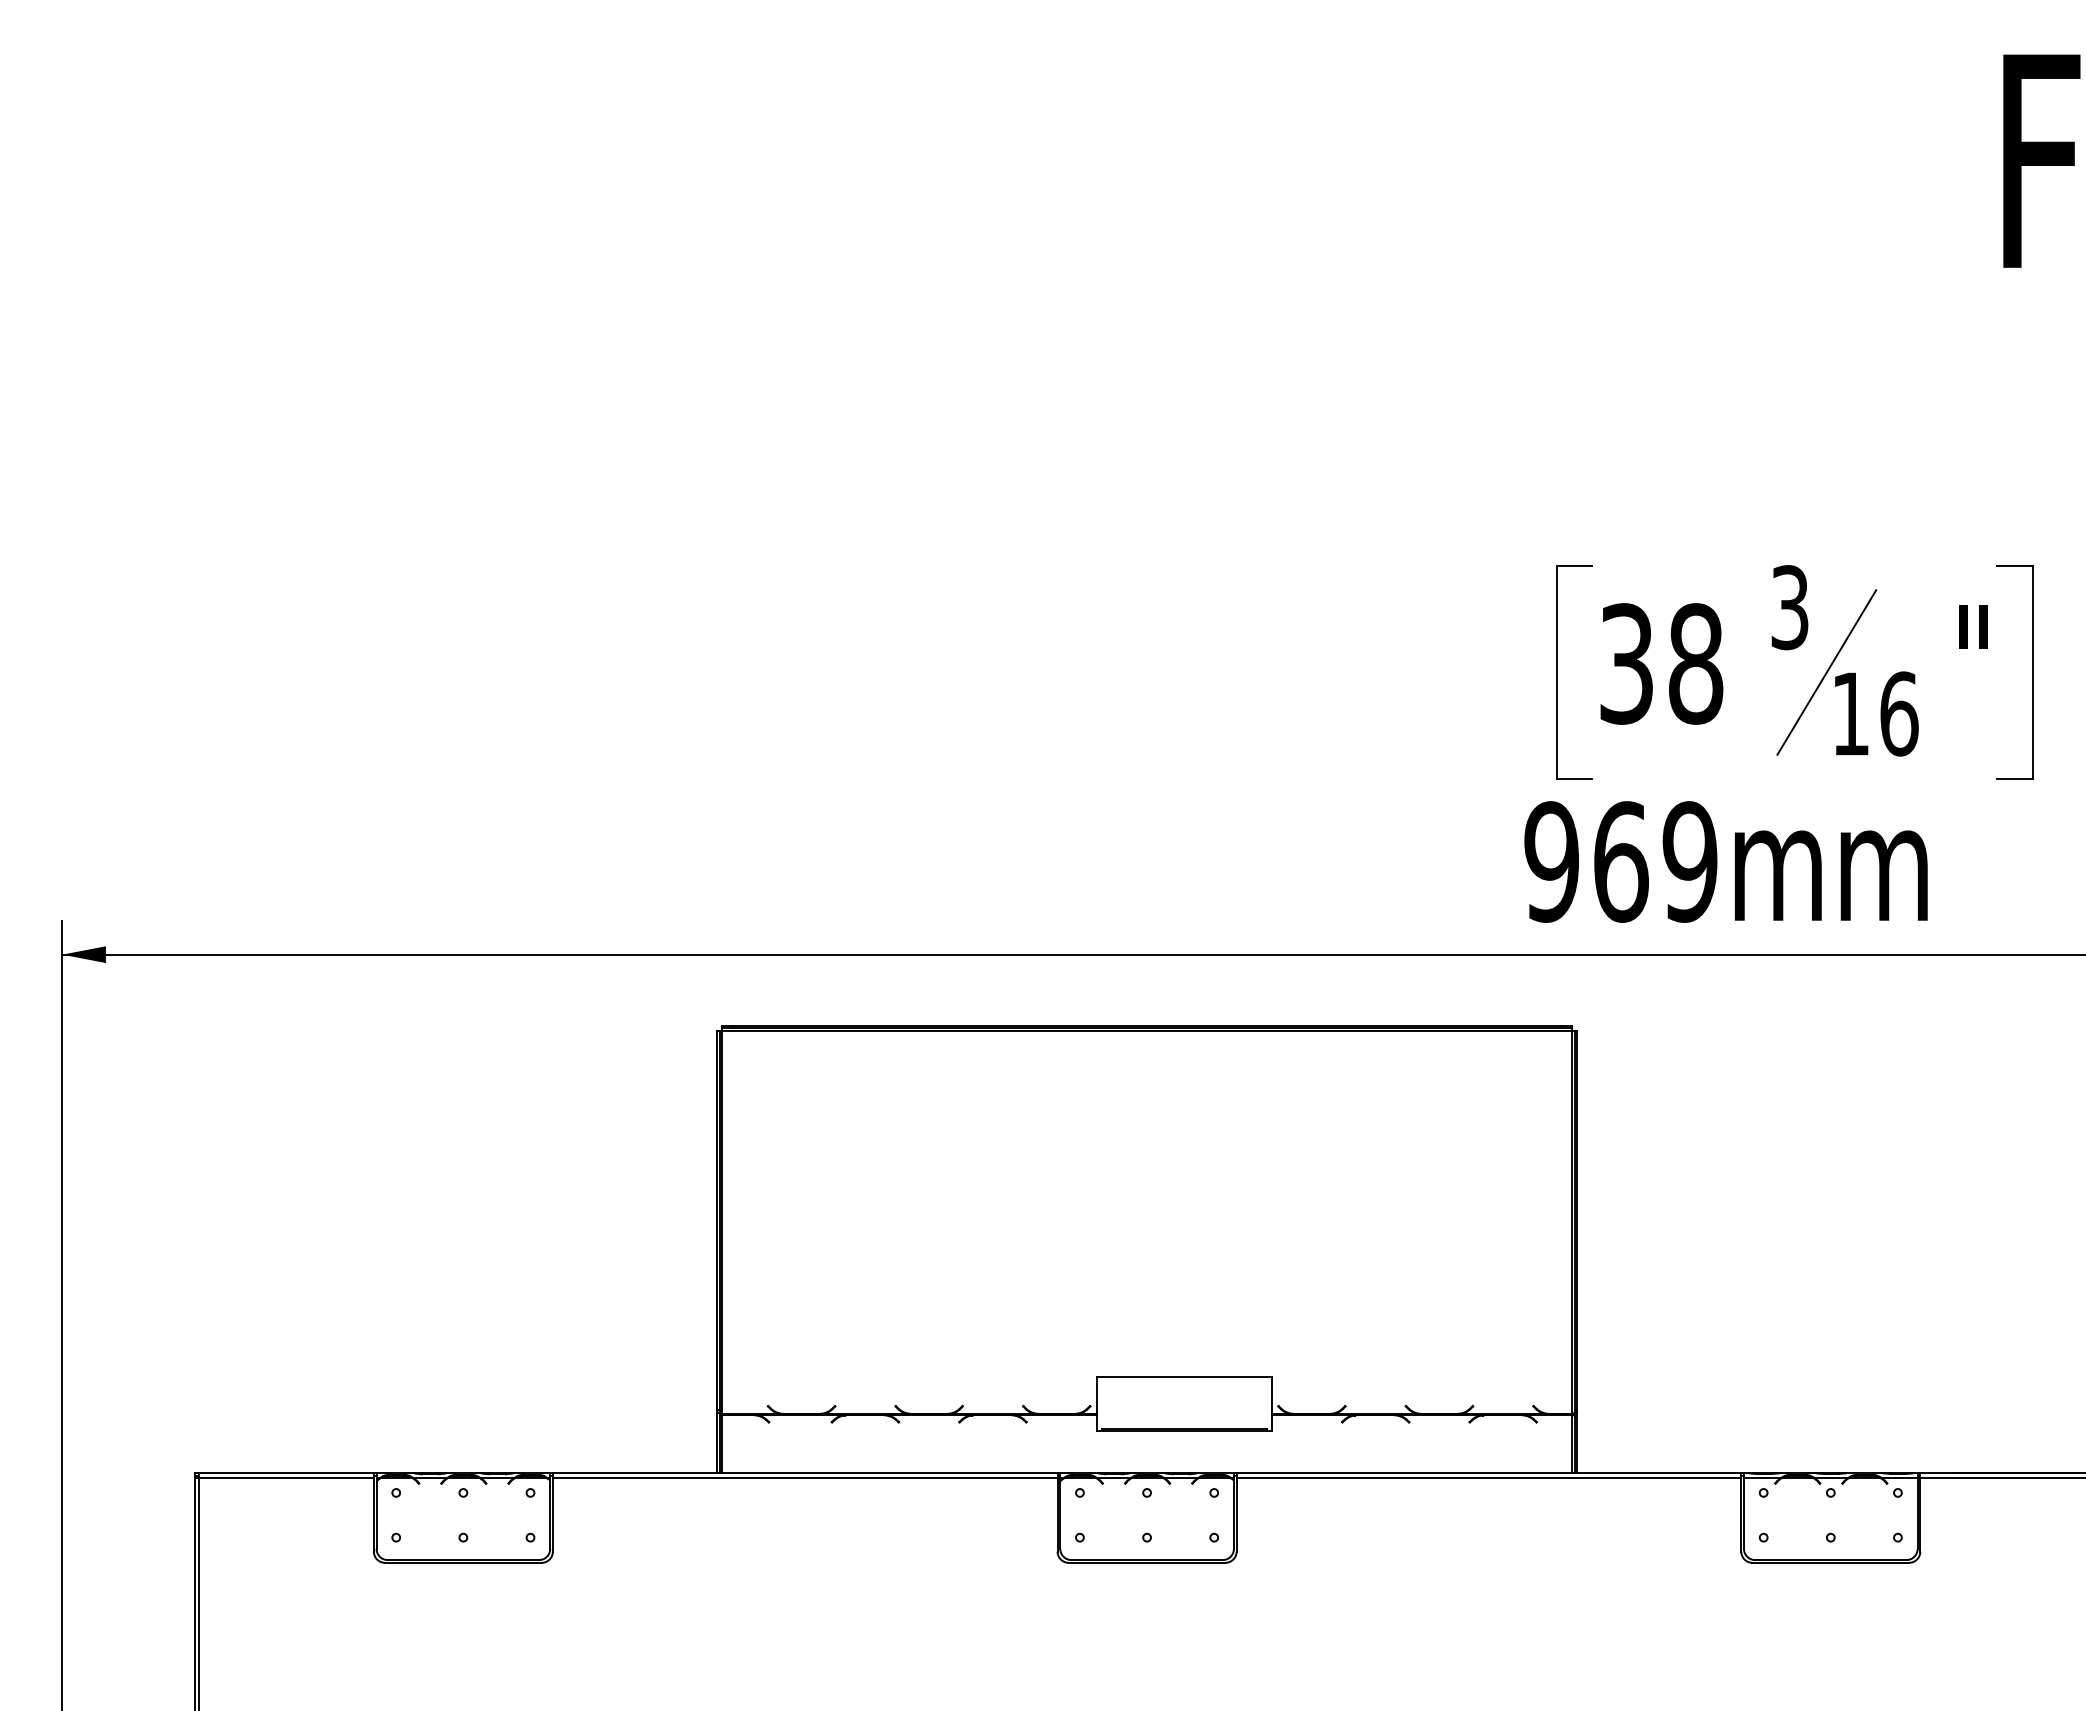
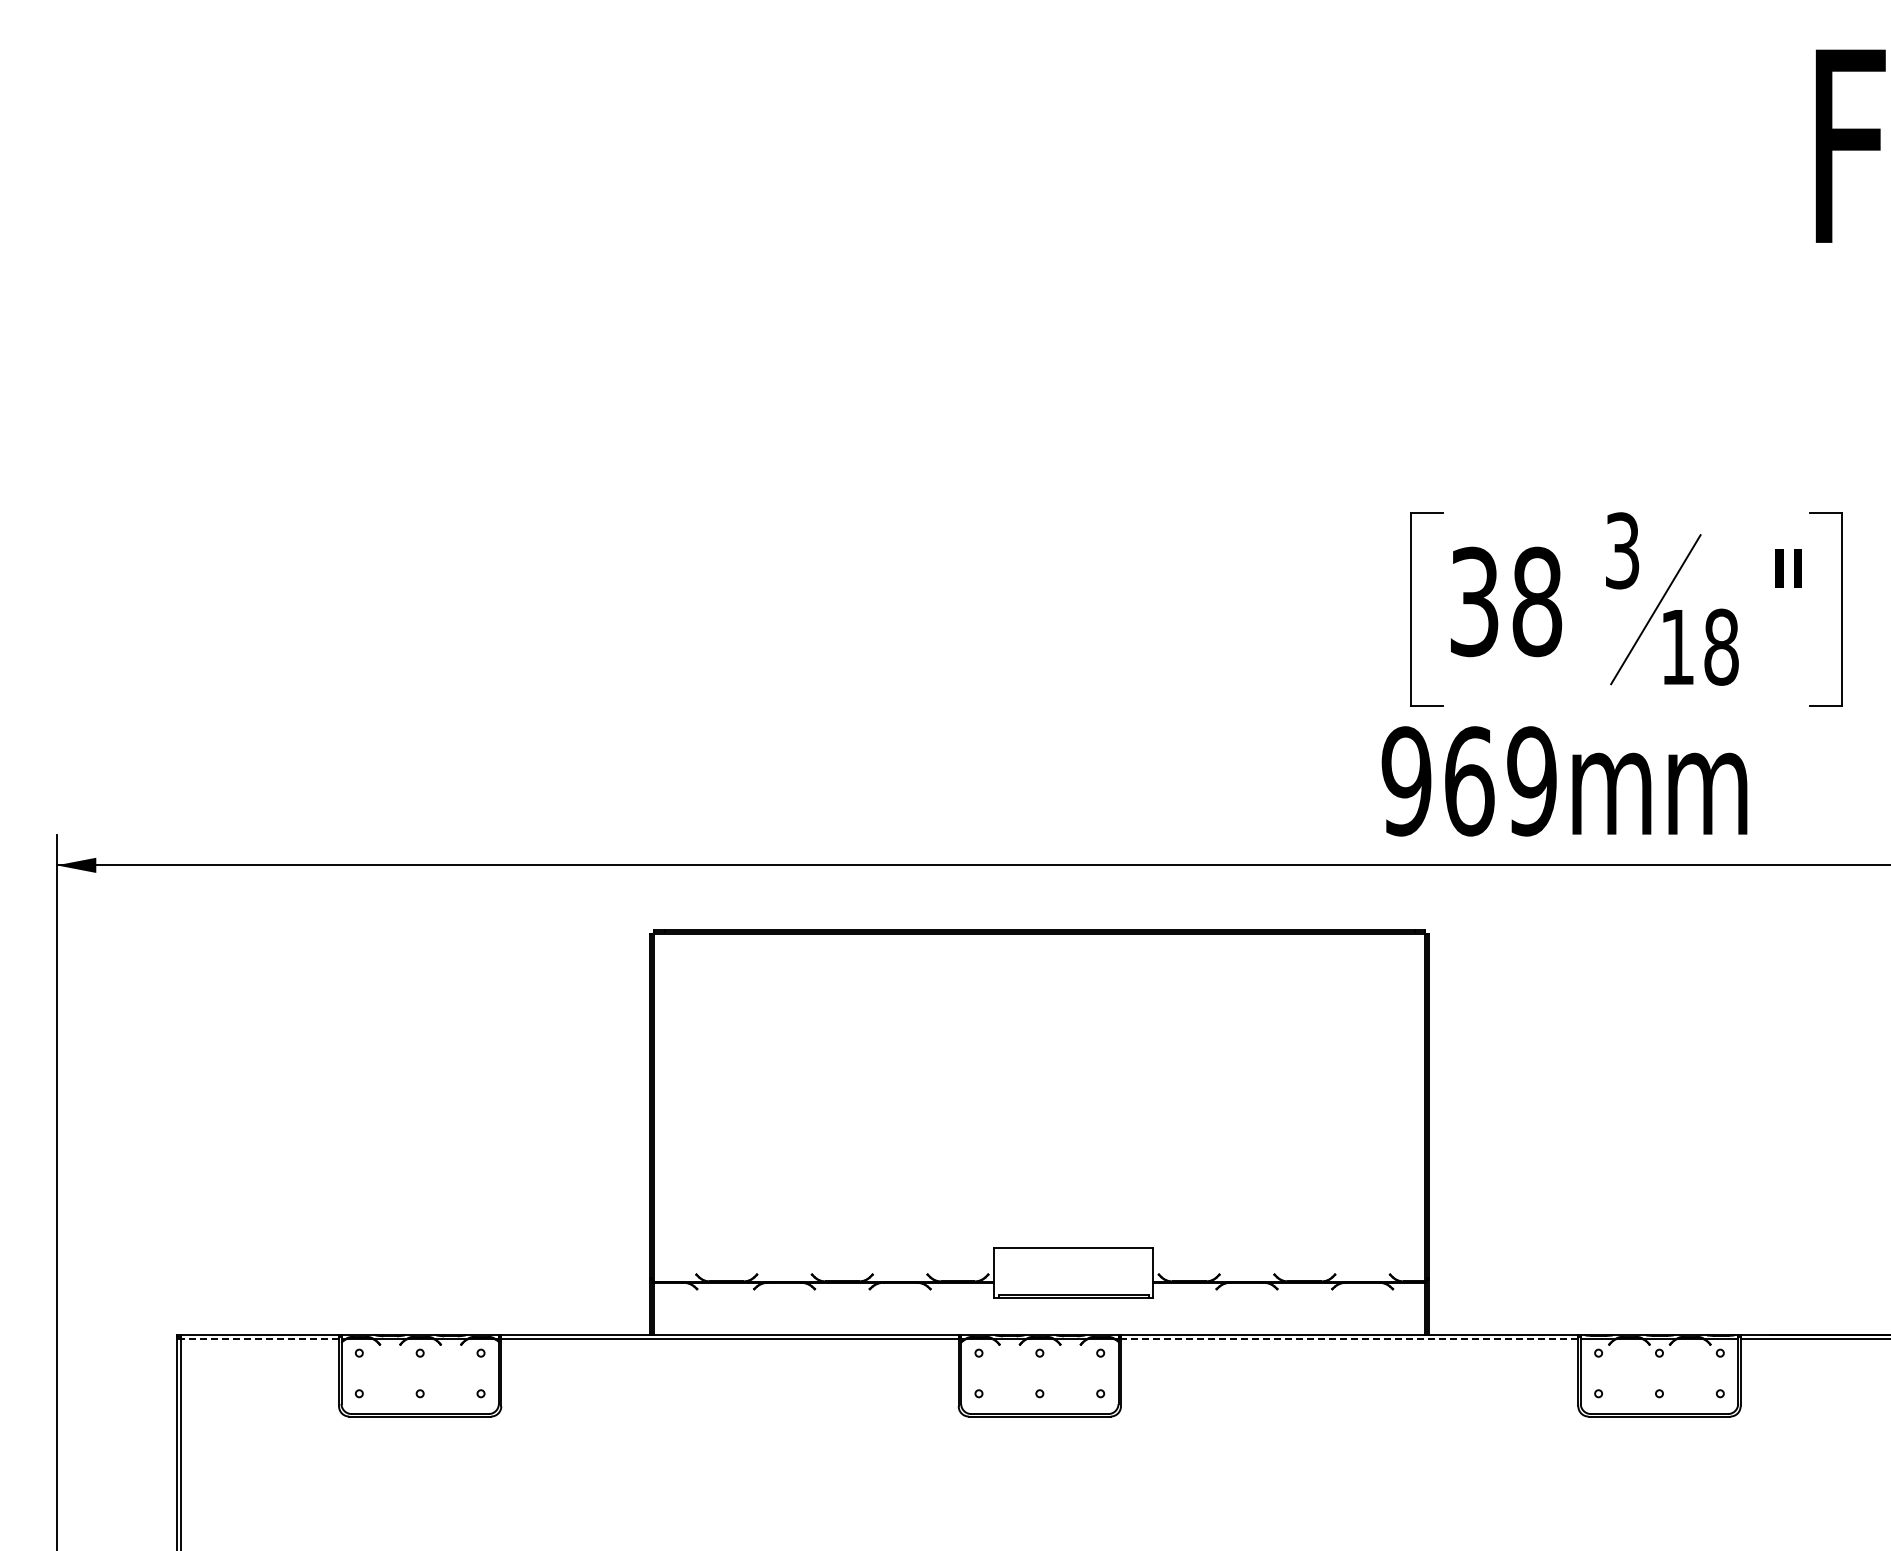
text: (1899, 713) -> (1721, 646), 16 -> 18
line: (286, 1477) -> (259, 1339), solid -> dashed
line: (1488, 1477) -> (1349, 1339), solid -> dashed

